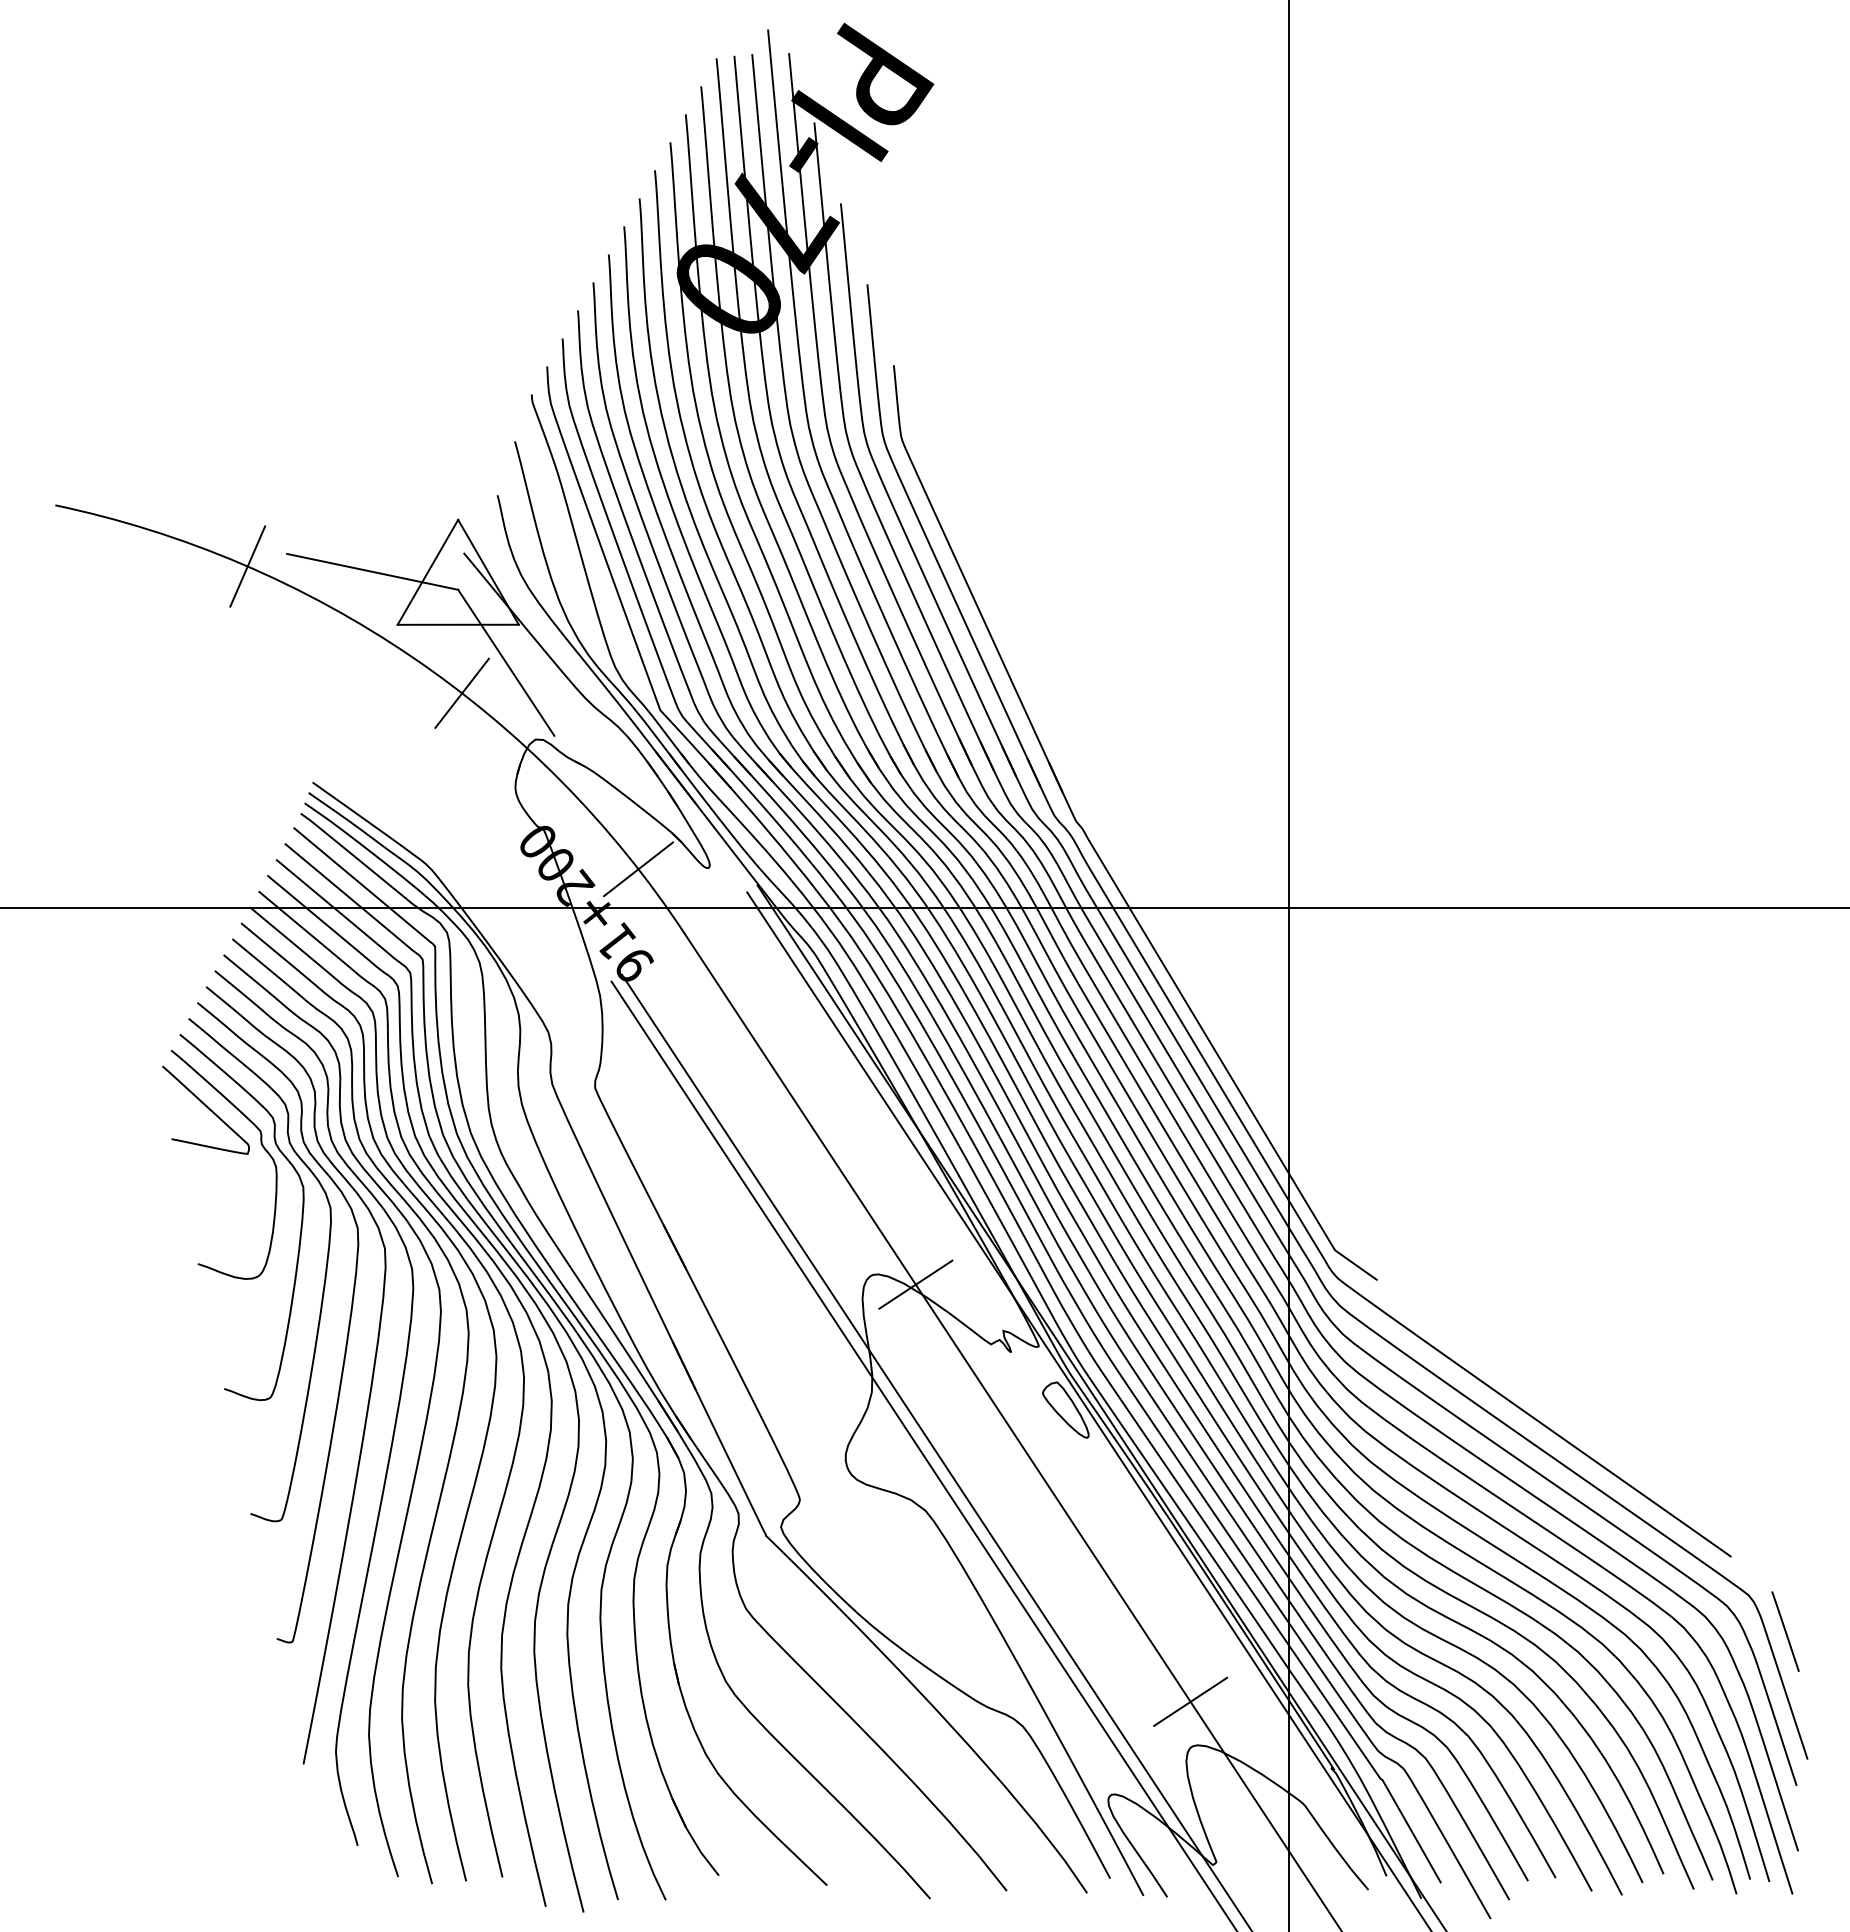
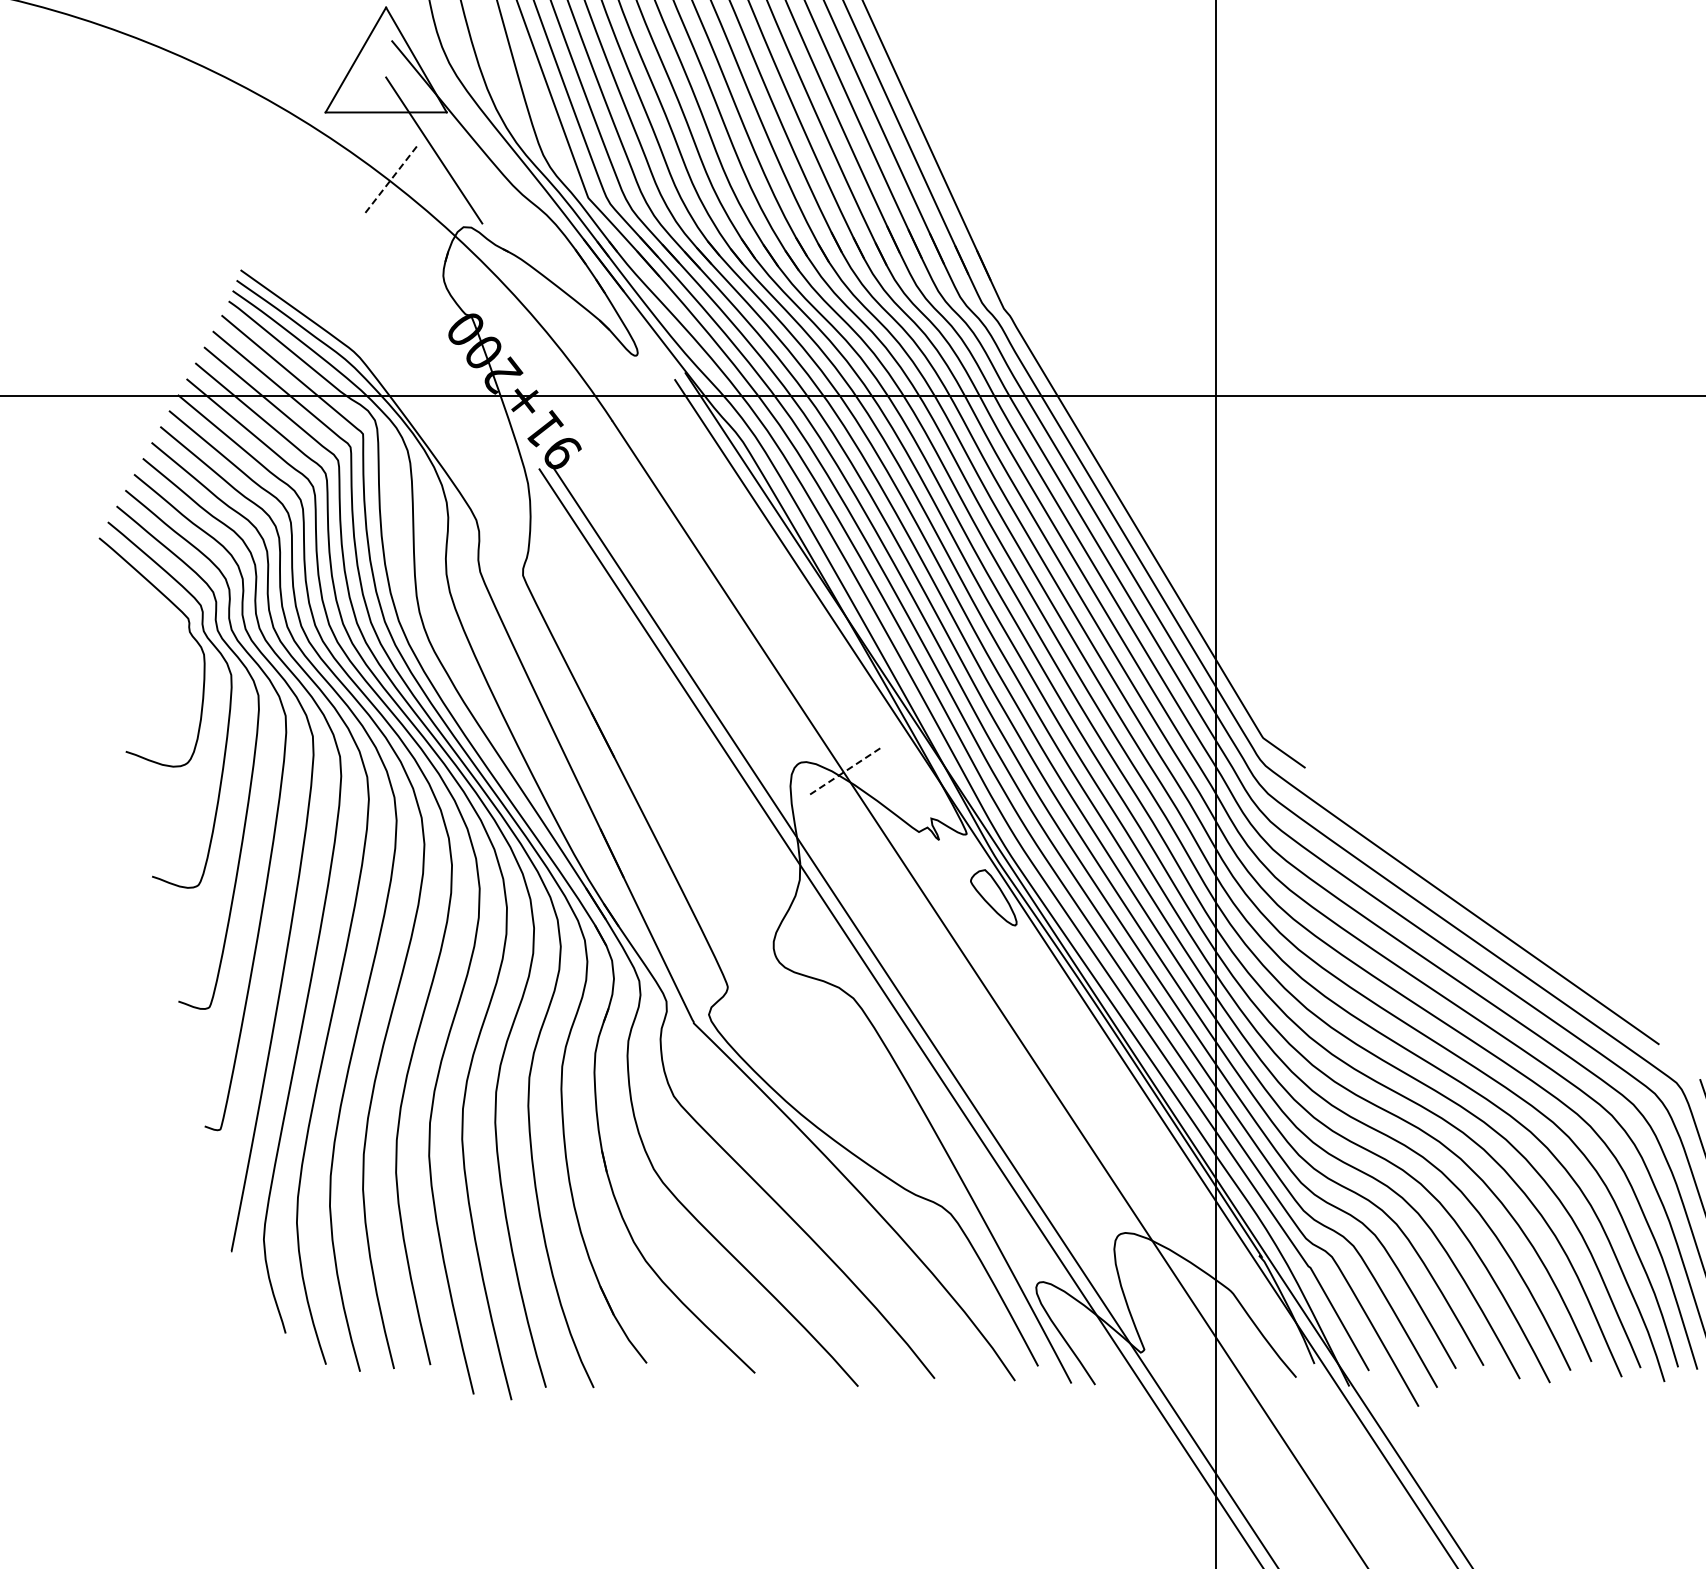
line: (247, 566) -> (175, 54), removed
line: (372, 571) -> (300, 59), removed
line: (462, 693) -> (390, 181), solid -> dashed
line: (638, 869) -> (566, 357), removed
curve: (206, 1107) -> (134, 595), removed
line: (915, 1284) -> (843, 772), solid -> dashed
line: (1190, 1701) -> (1118, 1189), removed

